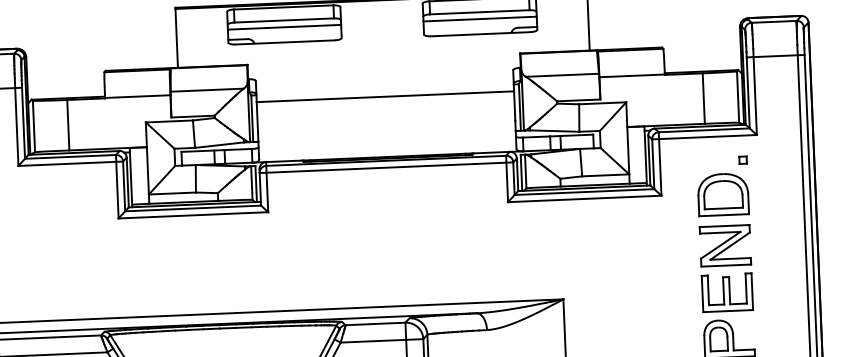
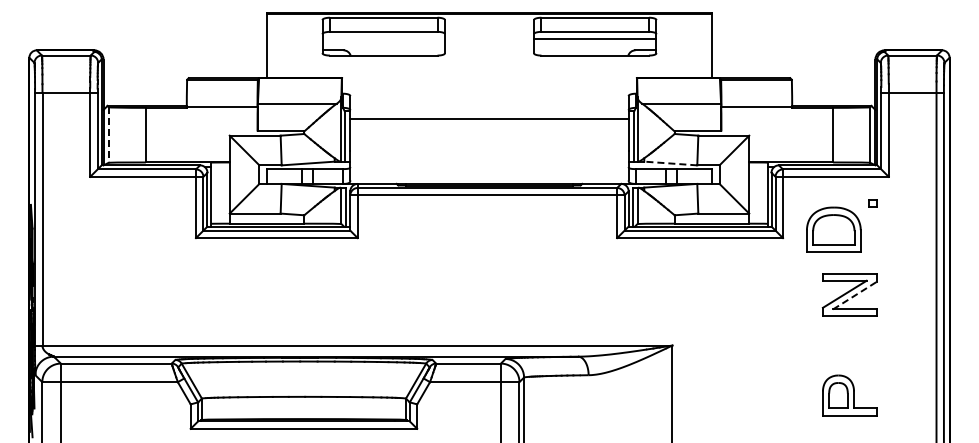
line: (284, 27) -> (383, 39), removed
line: (33, 126) -> (108, 135), solid -> dashed
line: (554, 131) -> (670, 163), solid -> dashed
part: (722, 194) -> (833, 229), moved
line: (729, 246) -> (854, 295), solid -> dashed
part: (727, 292) -> (849, 345), removed

